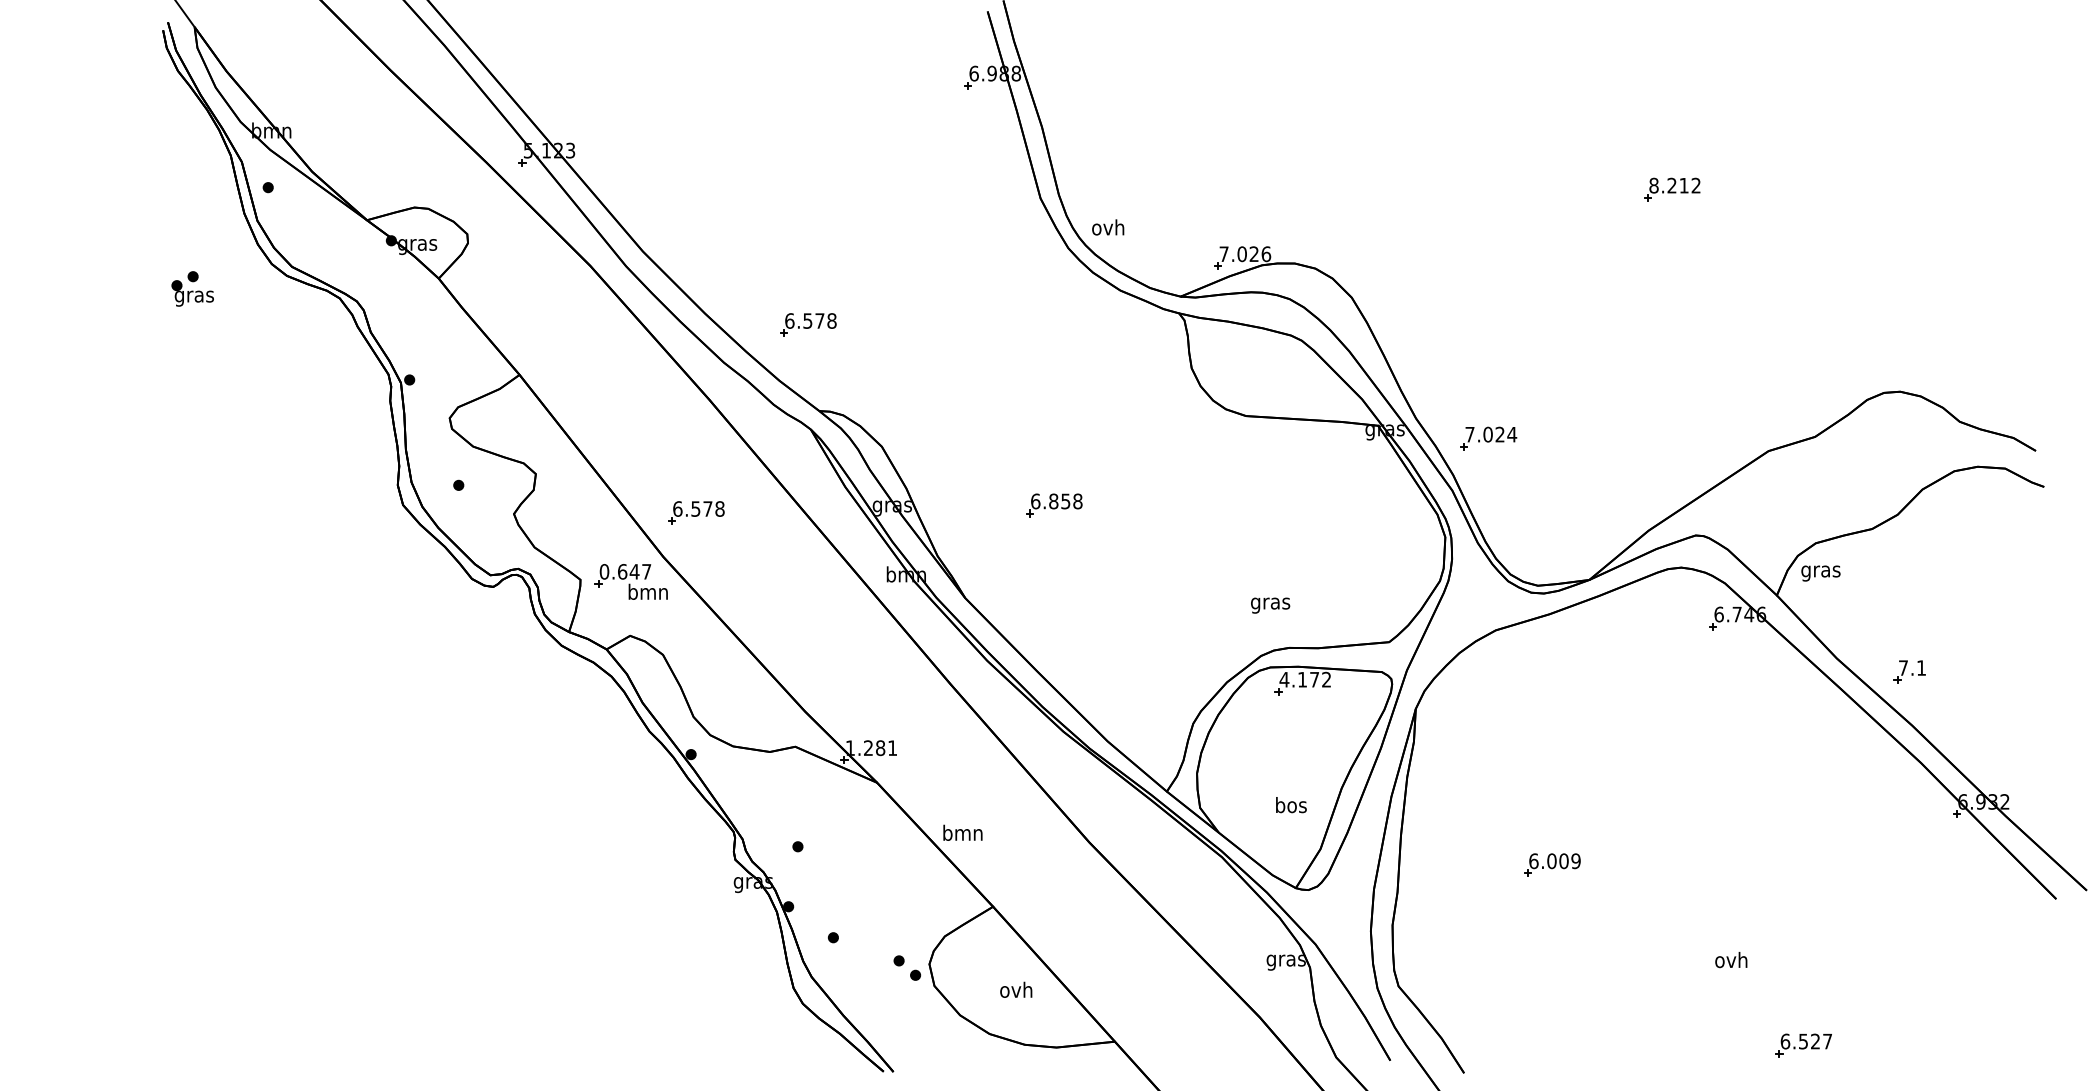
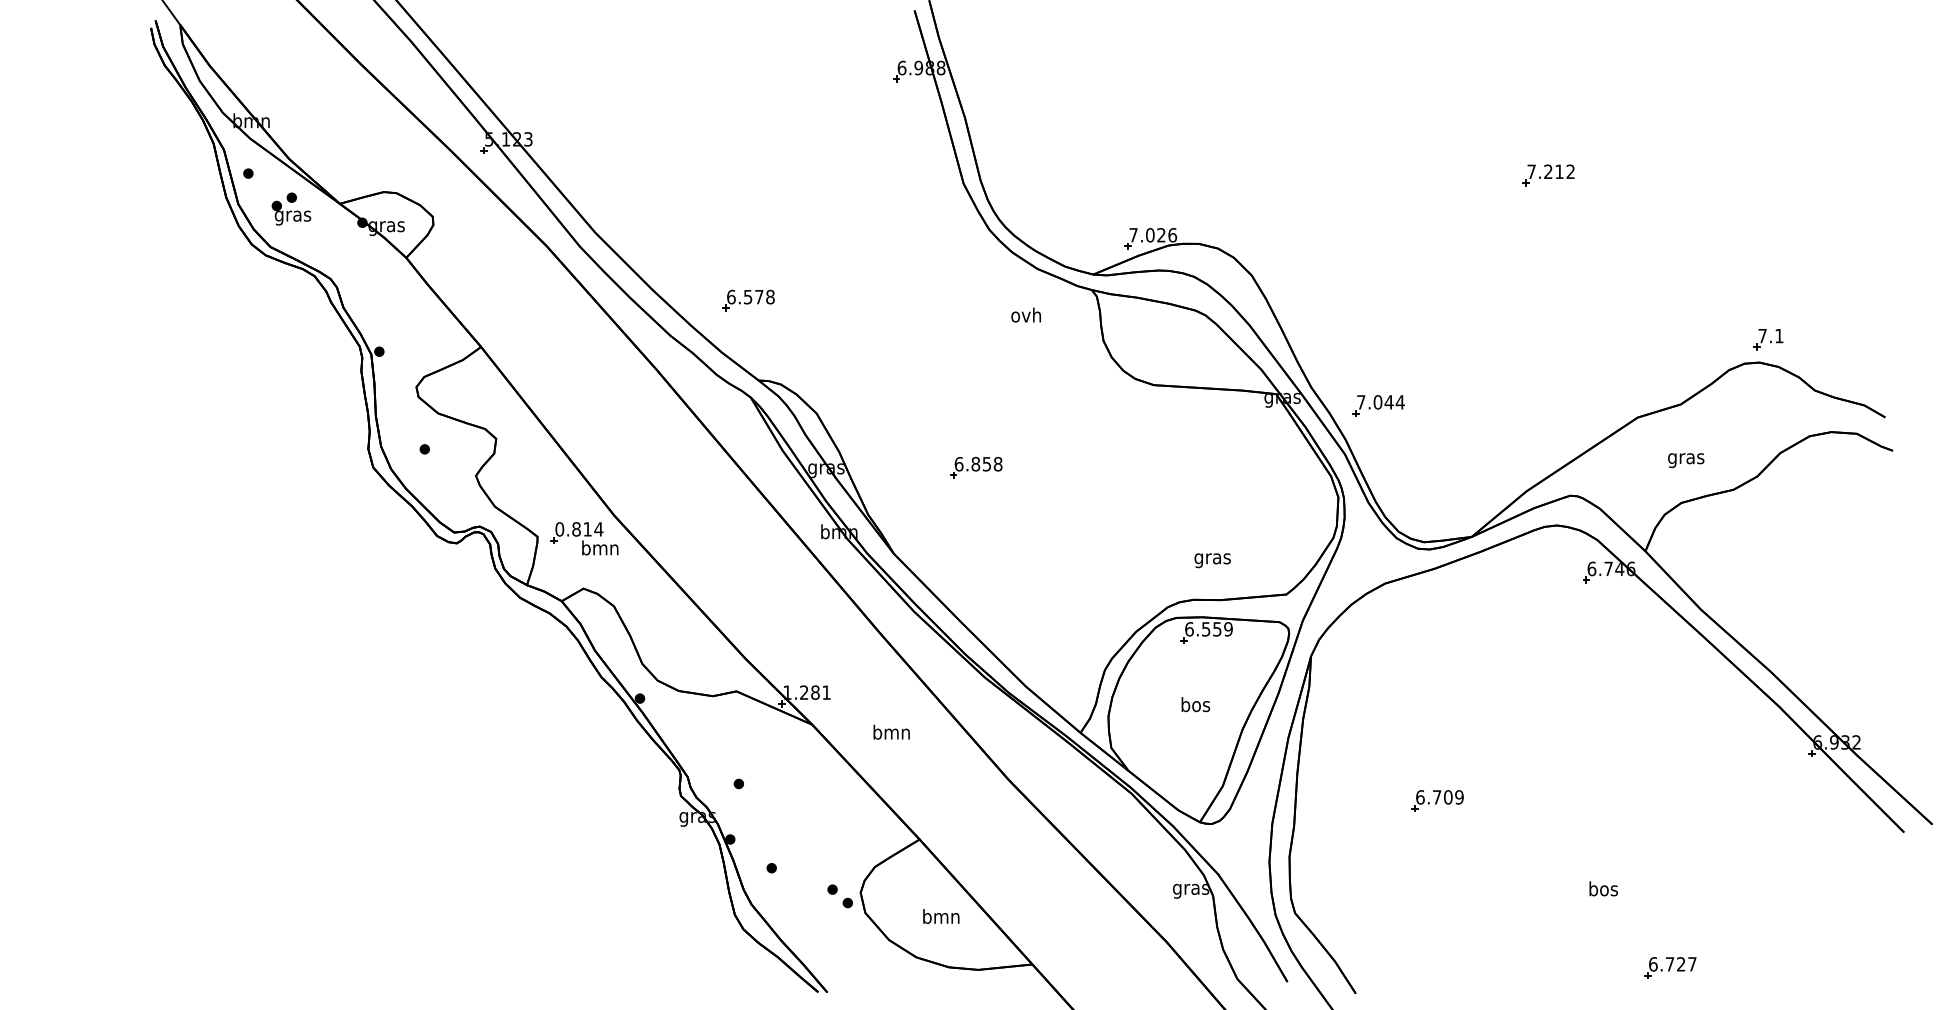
text: (1653, 185) -> (1531, 171), 8.212 -> 7.212
text: (1108, 227) -> (1026, 315), moved
part: (192, 288) -> (291, 208), moved
text: (1500, 434) -> (1389, 402), 7.024 -> 7.044
part: (696, 512) -> (644, 474), removed
text: (634, 571) -> (587, 529), 0.647 -> 0.814
text: (1820, 573) -> (1685, 460), moved
text: (1270, 605) -> (1212, 560), moved
part: (1909, 671) -> (1768, 339), moved
text: (1305, 679) -> (1208, 629), 4.172 -> 6.559
text: (1291, 805) -> (1195, 705), moved
text: (962, 832) -> (891, 731), moved
text: (1551, 861) -> (1436, 797), 6.009 -> 6.709
text: (1731, 959) -> (1603, 888), ovh -> bos
text: (1016, 989) -> (941, 916), ovh -> bmn
text: (1803, 1041) -> (1670, 964), 6.527 -> 6.727

